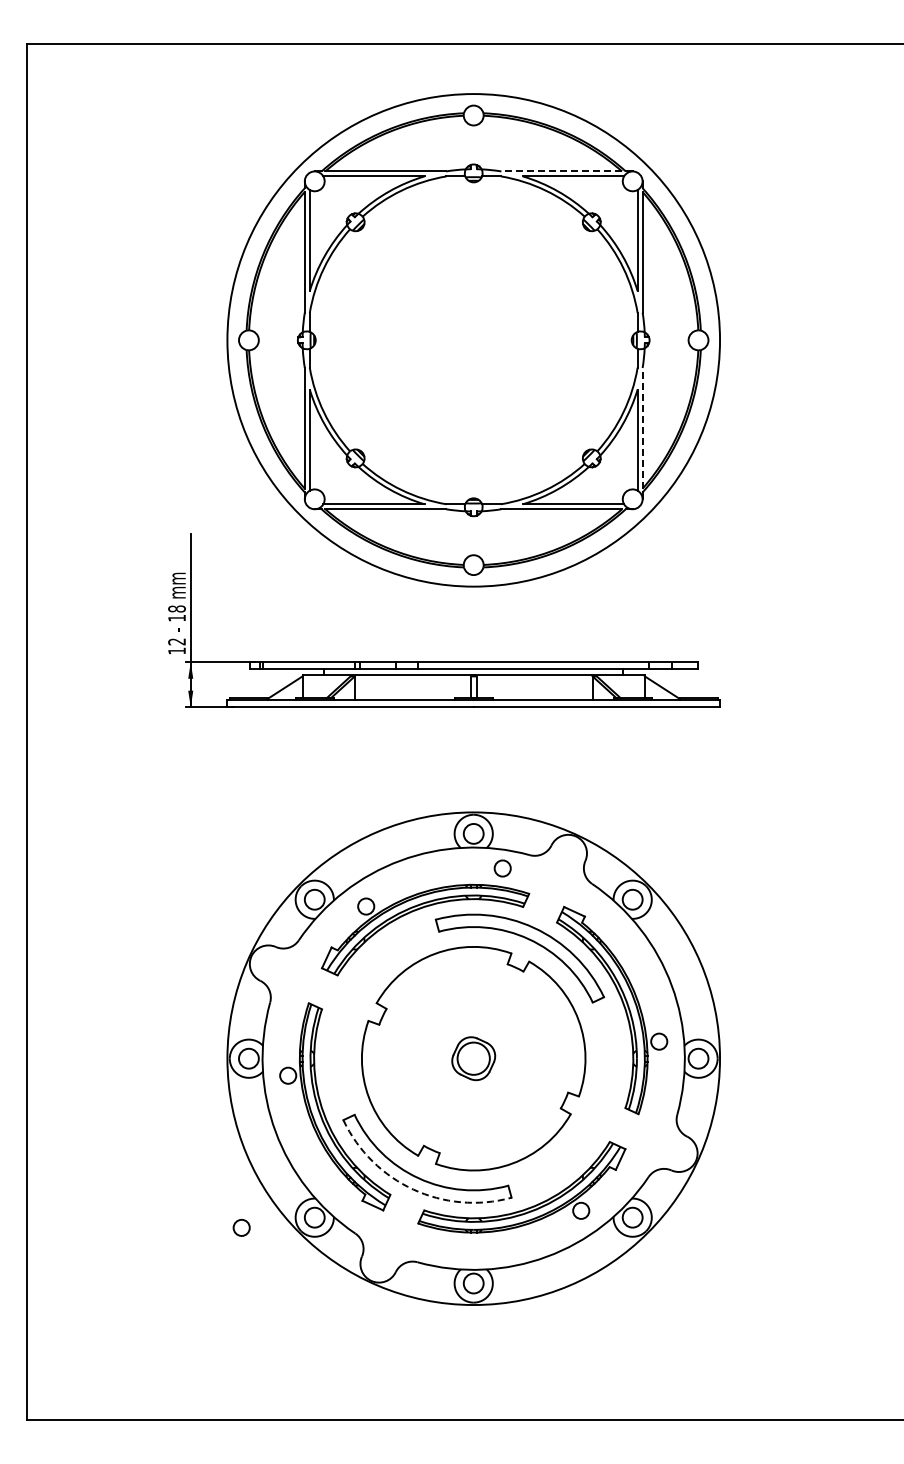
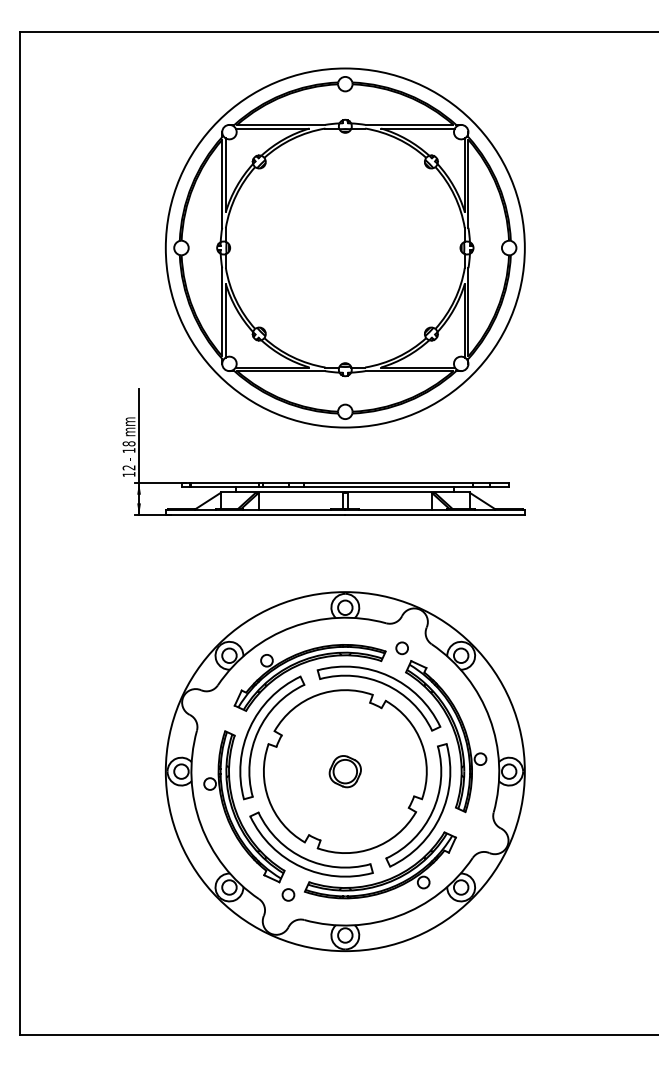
line: (561, 171) -> (409, 124), dashed -> solid
line: (642, 427) -> (468, 311), dashed -> solid
circle: (502, 868) -> (402, 648), moved
part: (355, 1003) -> (259, 731), added
part: (591, 1114) -> (431, 812), added
arc: (413, 1189) -> (301, 866), dashed -> solid
circle: (241, 1227) -> (288, 894), moved

